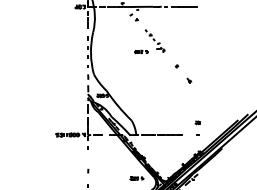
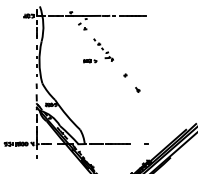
part: (197, 122) -> (145, 131), removed

